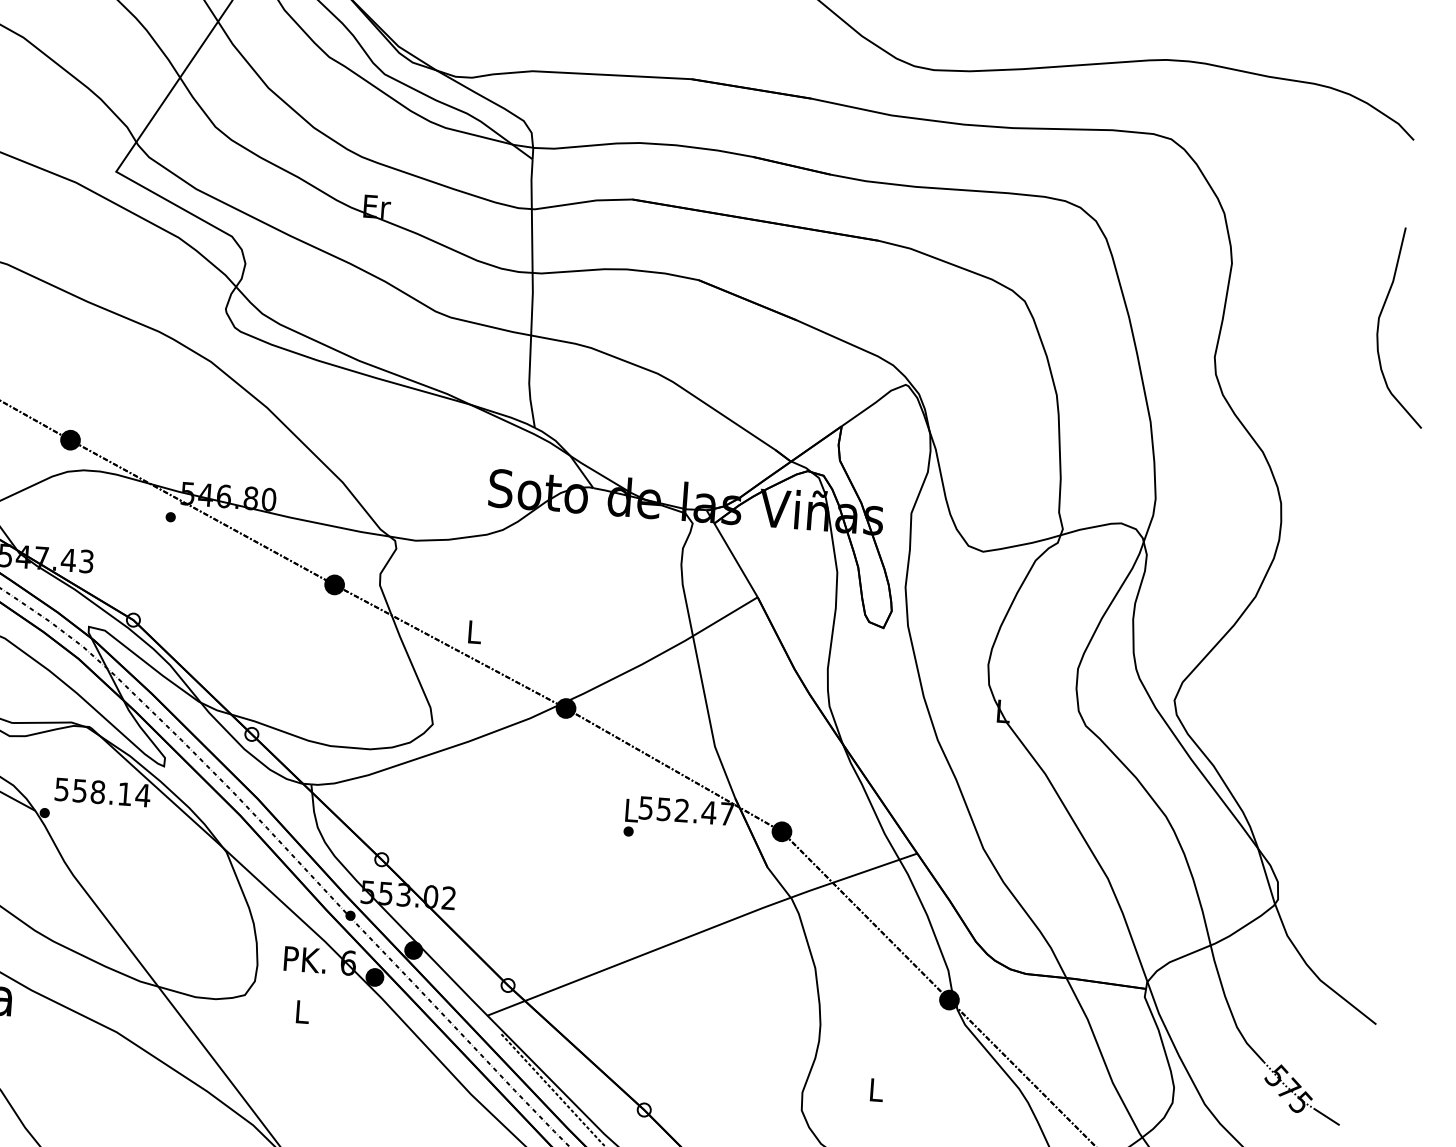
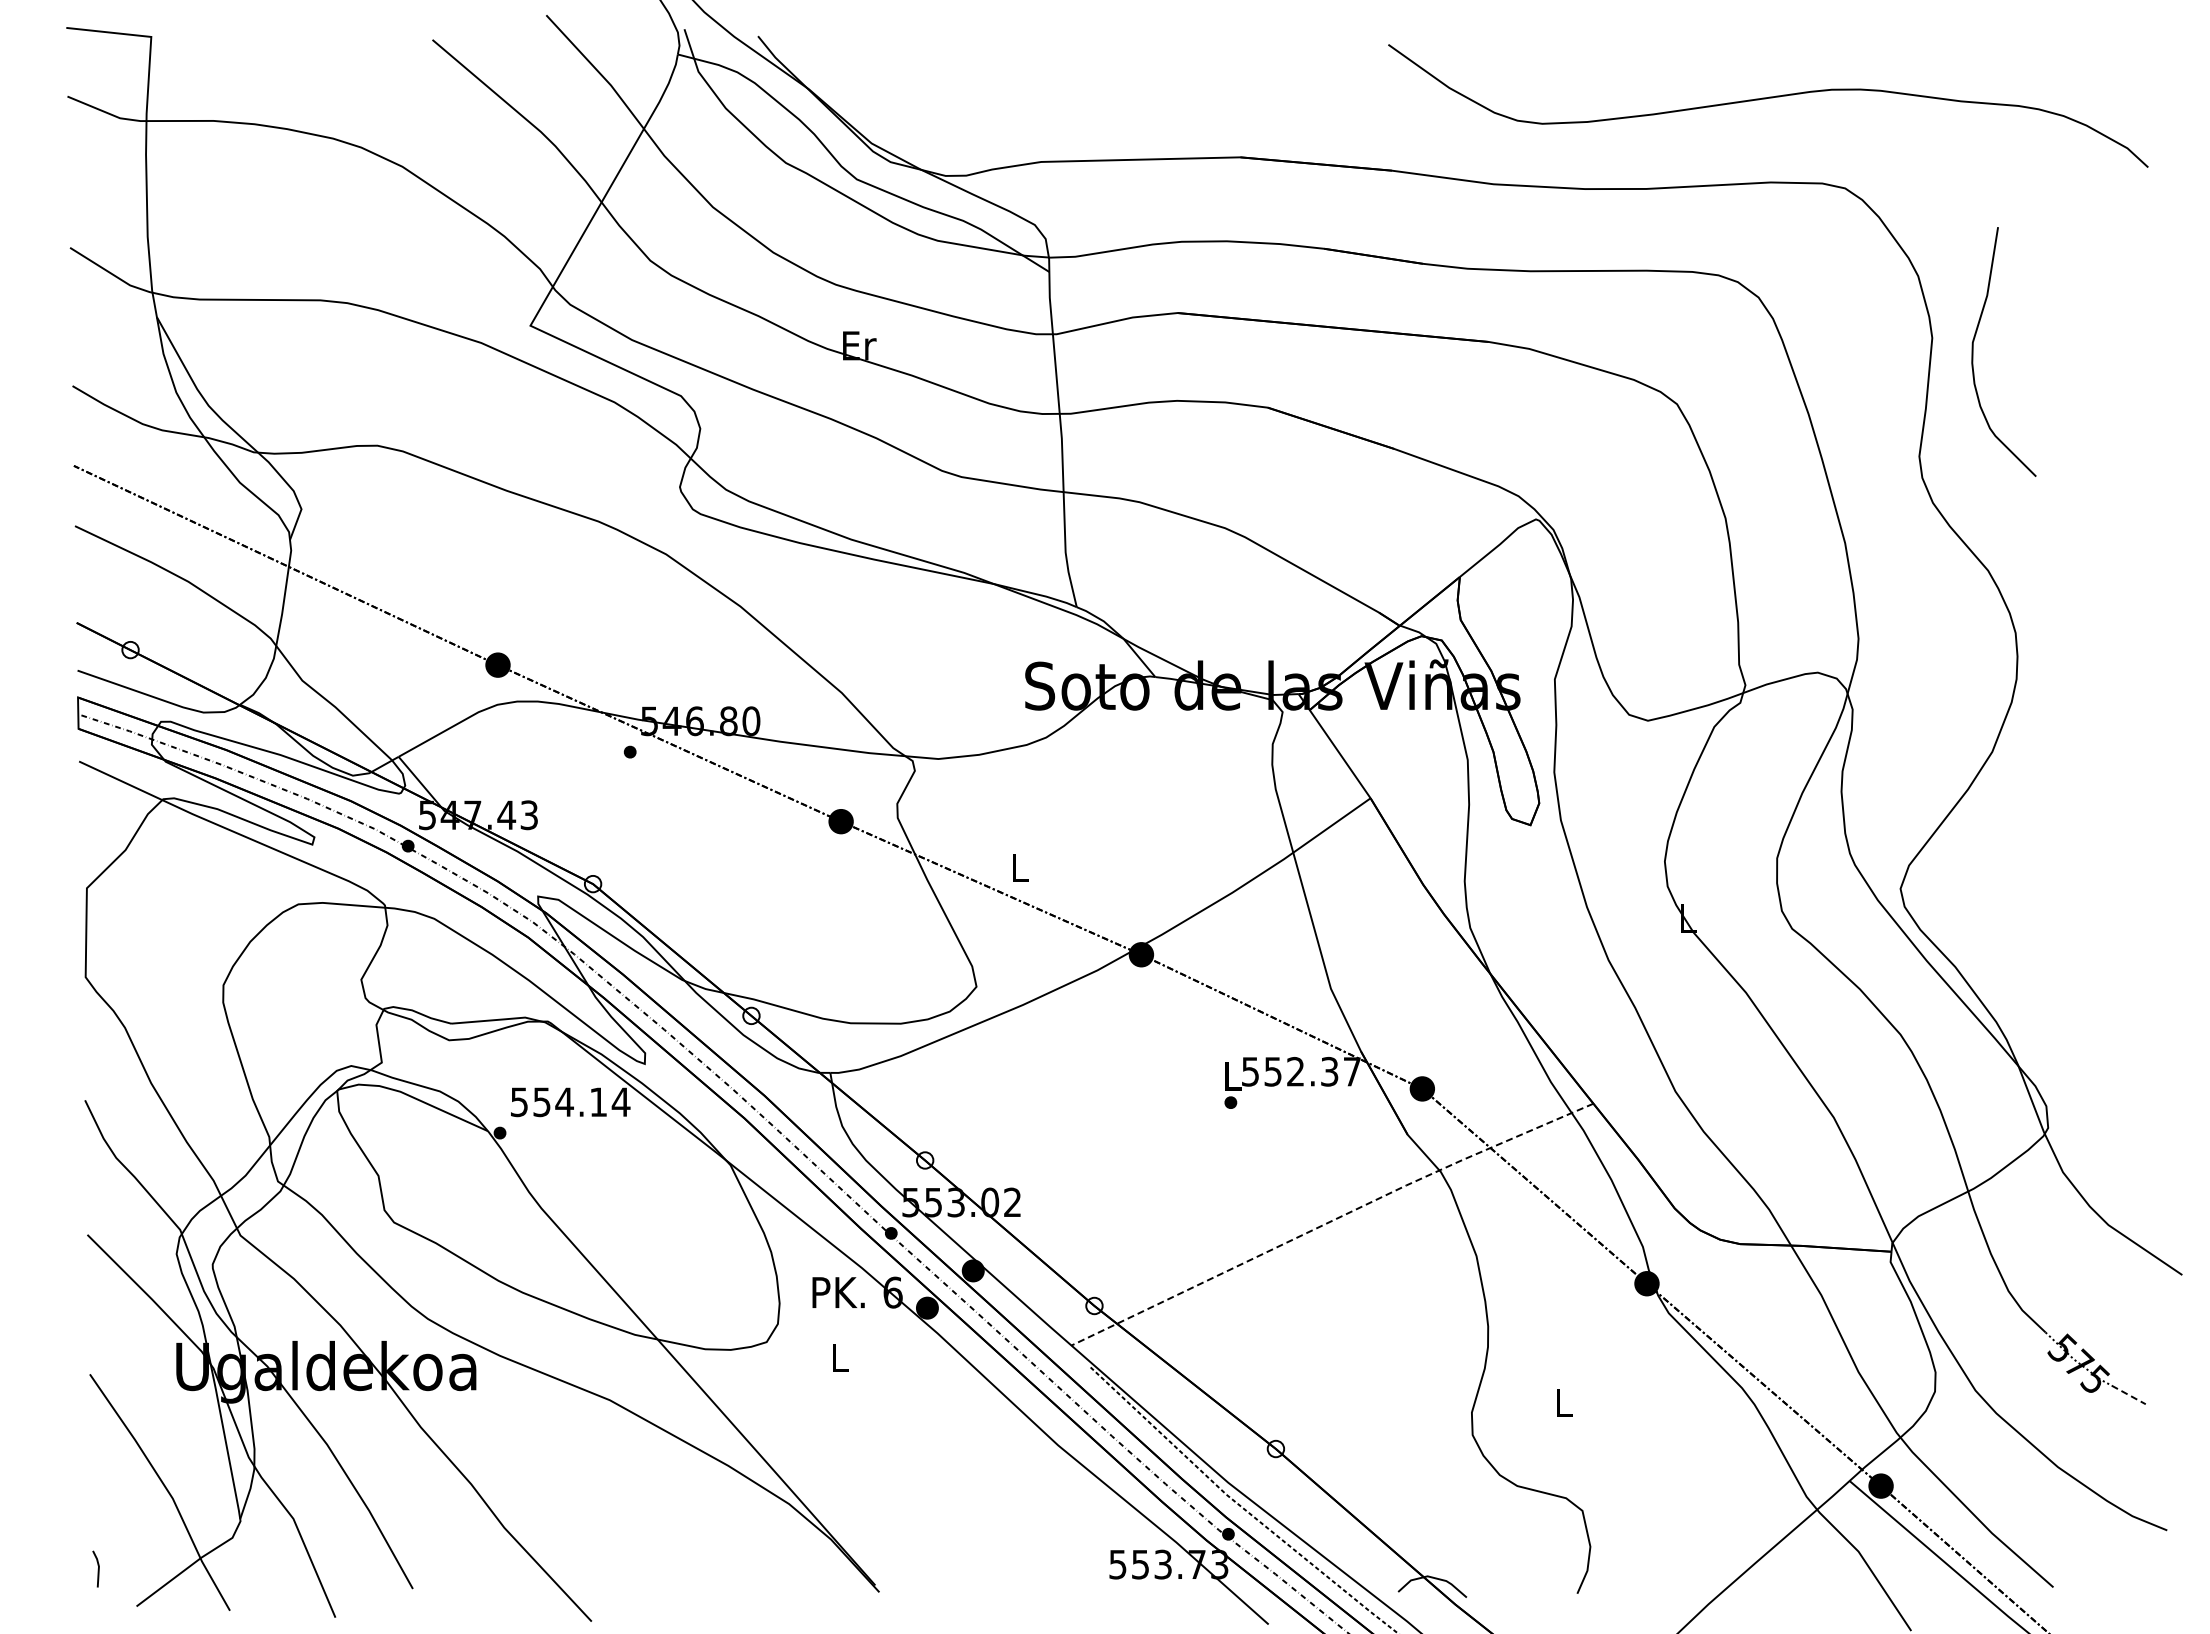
curve: (1378, 325) -> (1973, 351), moved
text: (97, 792) -> (564, 1102), 558.14 -> 554.14
text: (709, 812) -> (1329, 1071), 552.47 -> 552.37
line: (701, 932) -> (1331, 1221), solid -> dashed
line: (1327, 1117) -> (2129, 1395), solid -> dashed

